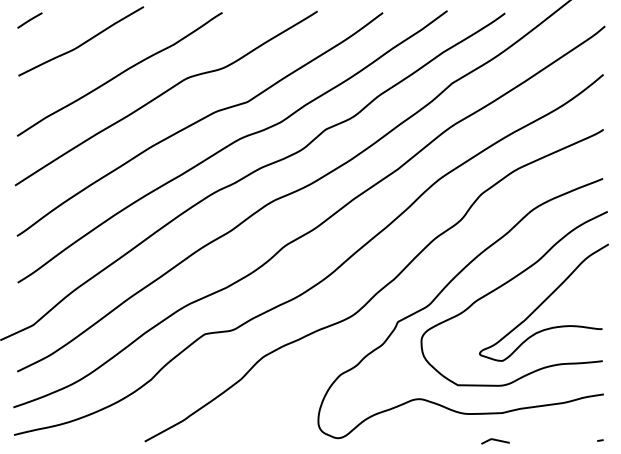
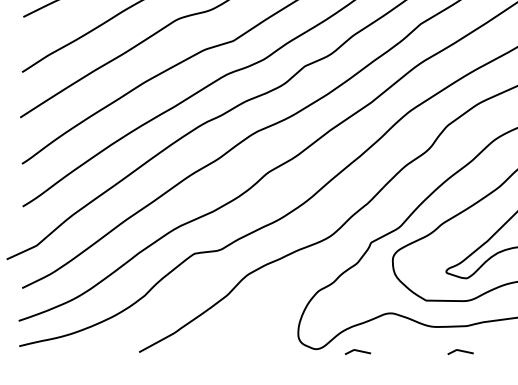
curve: (383, 440) -> (357, 351), added

